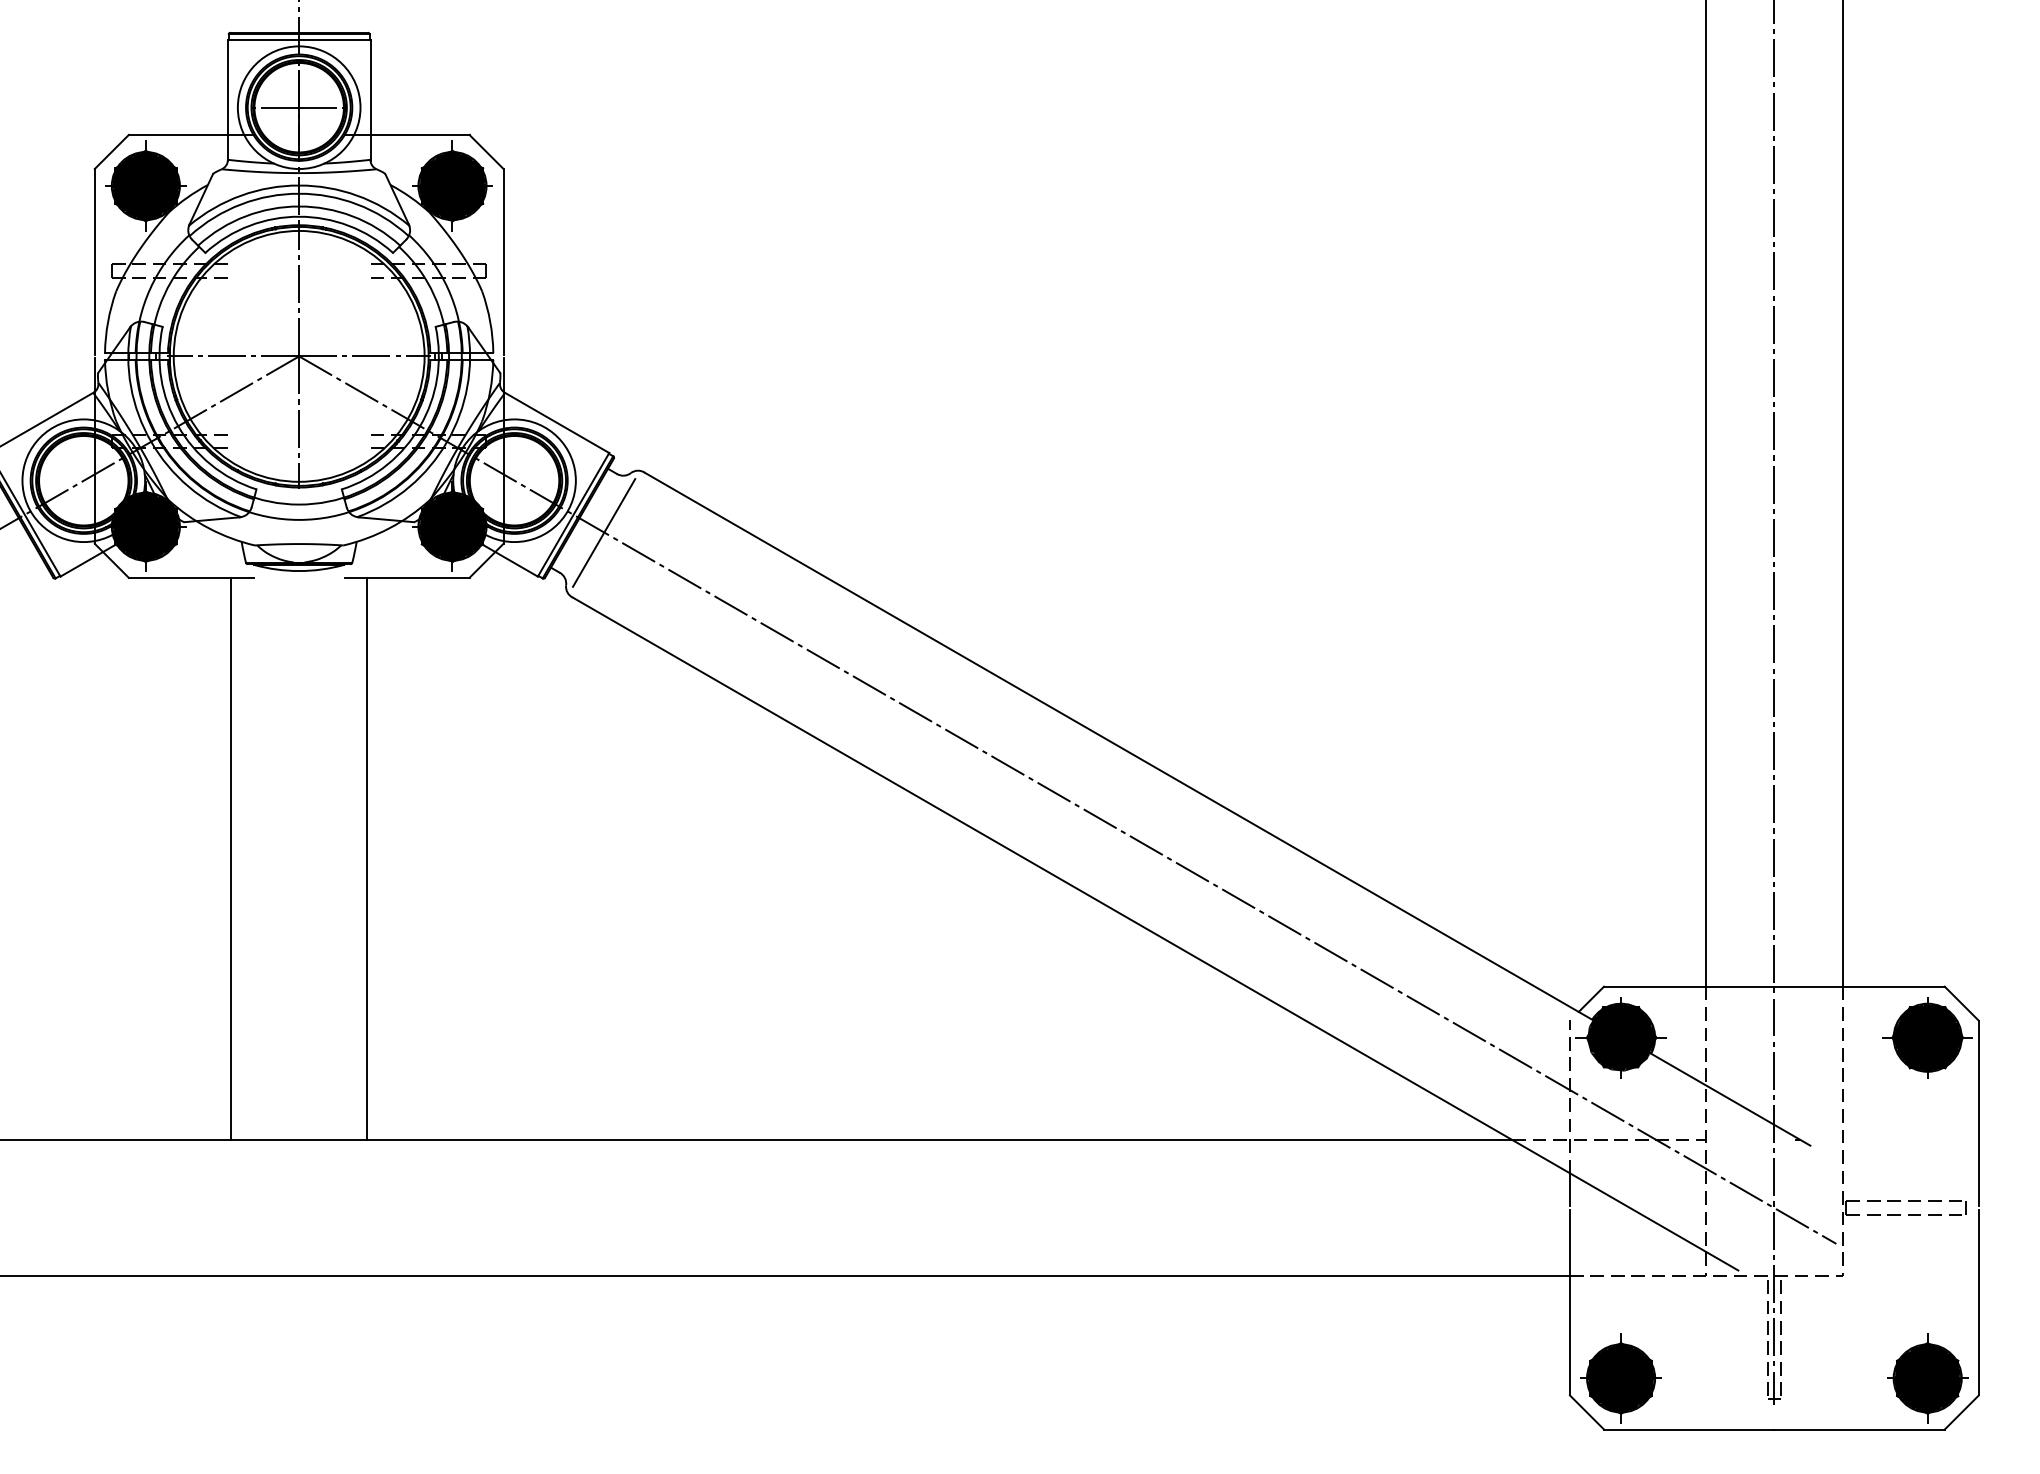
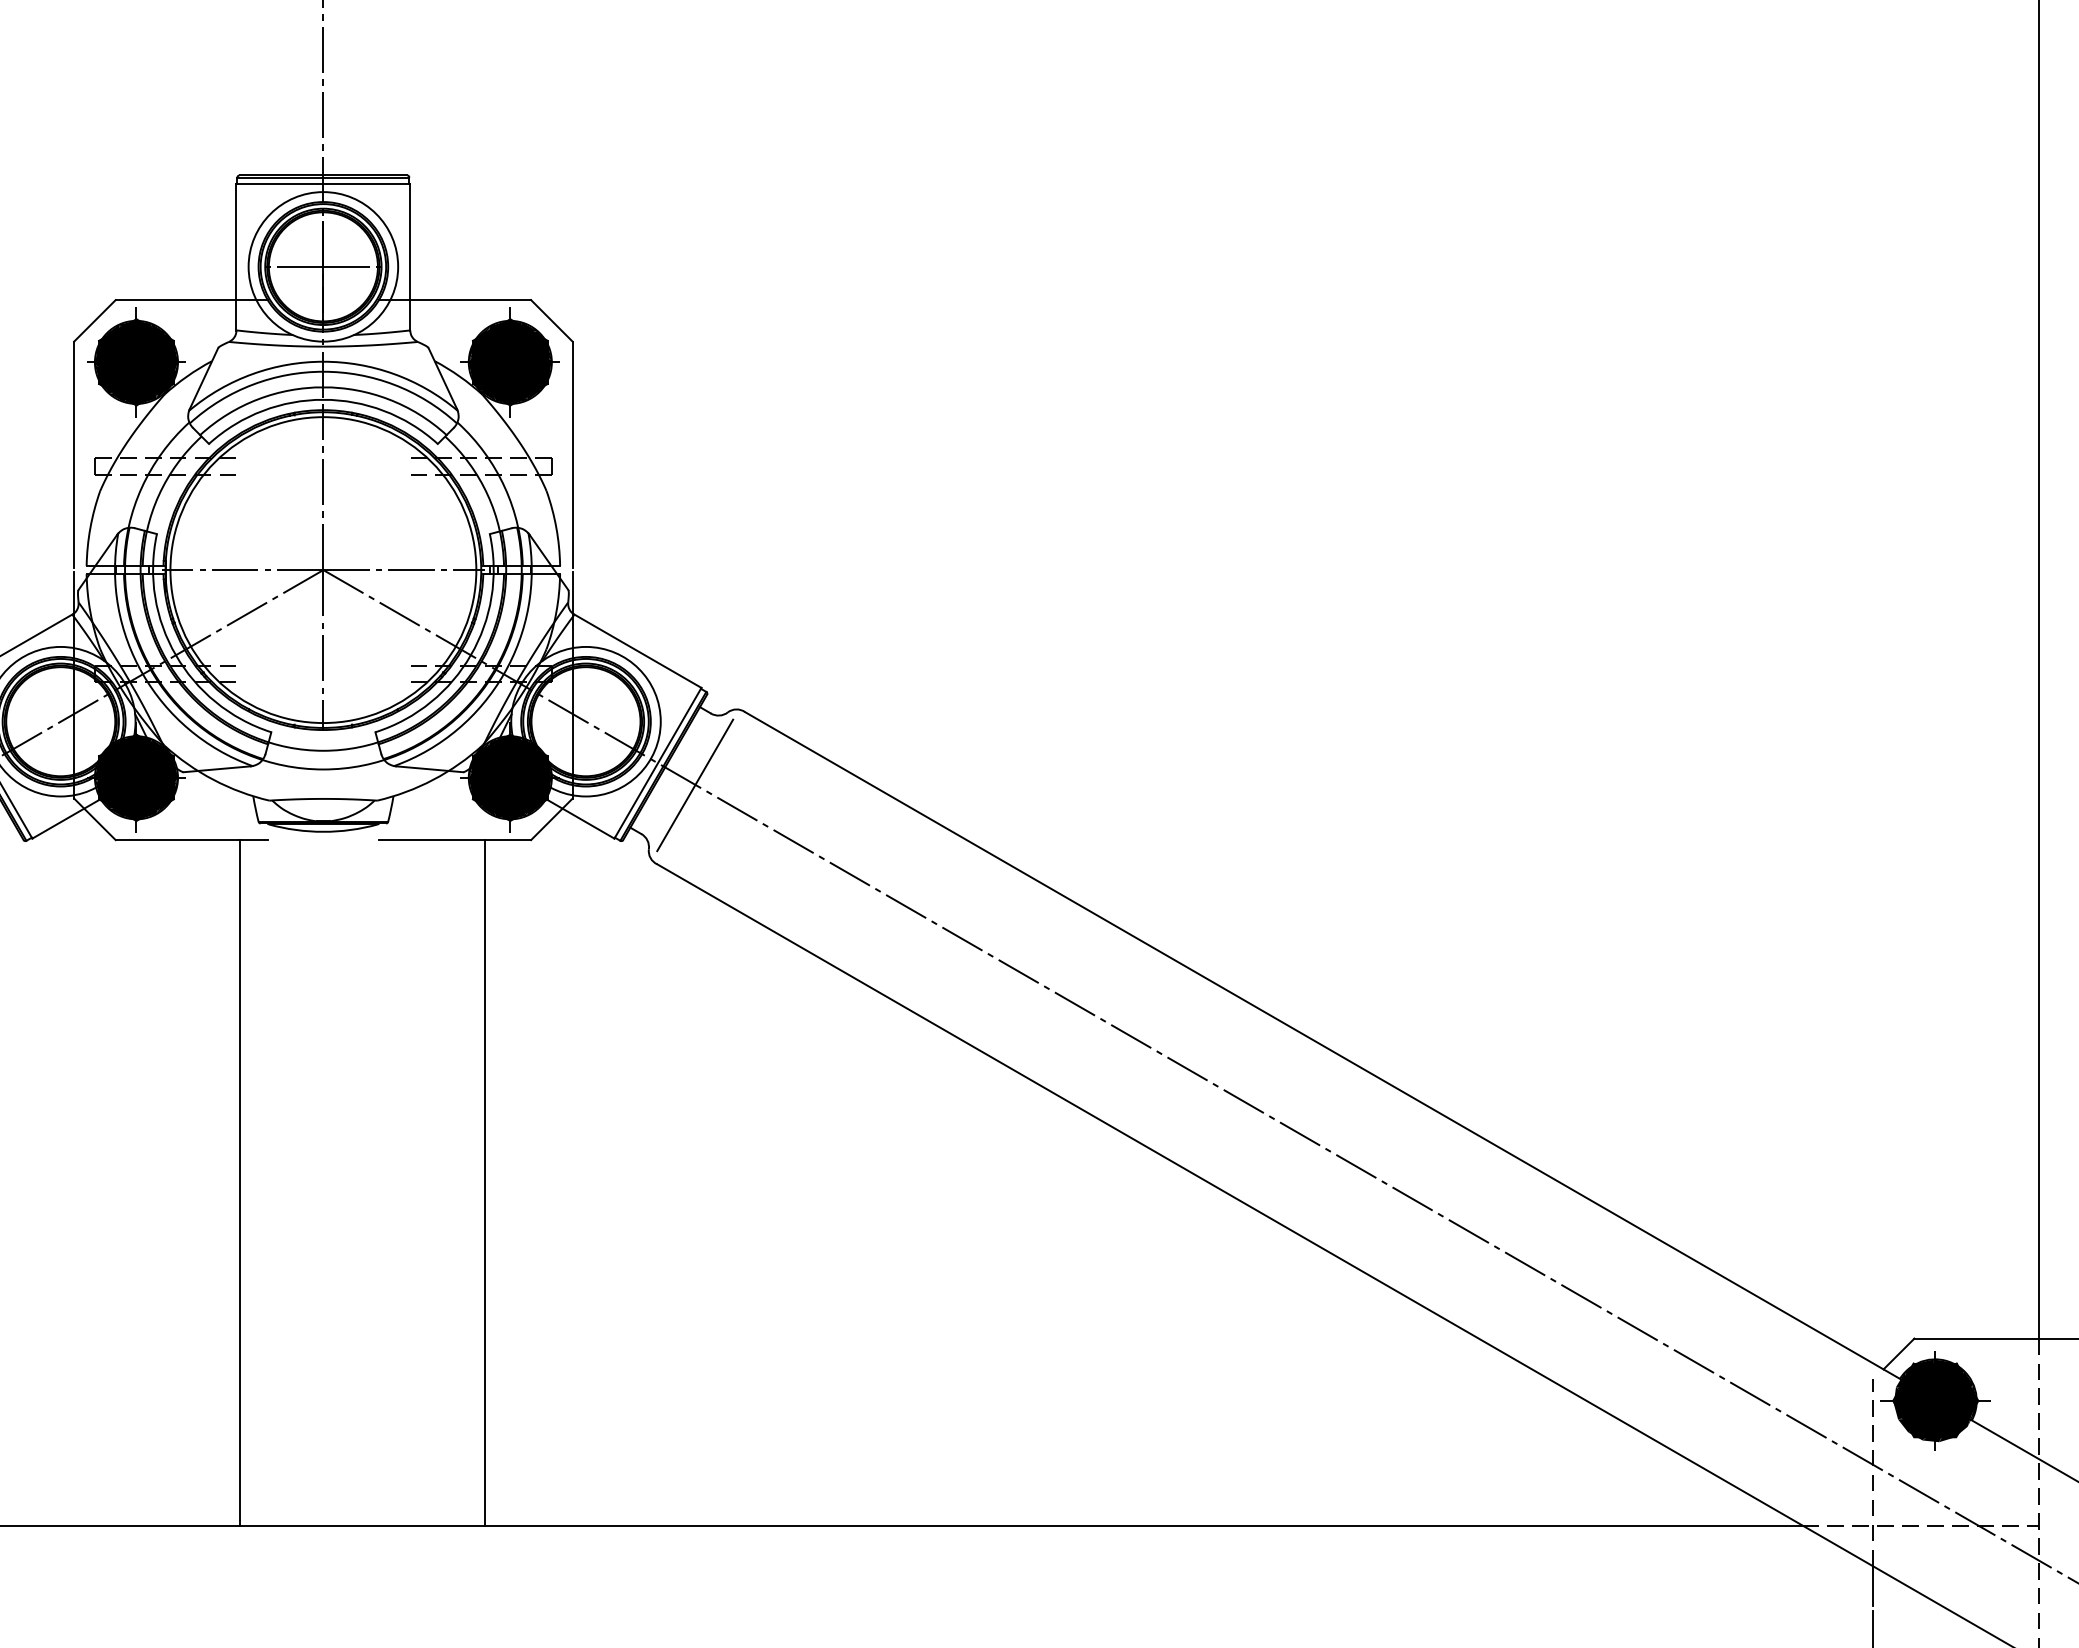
line: (367, 858) -> (484, 1182), moved

